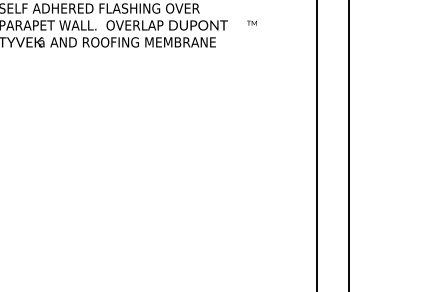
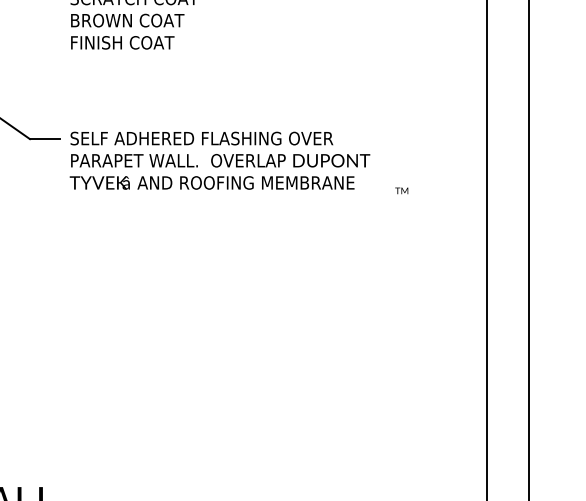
text: (251, 22) -> (401, 190), moved

